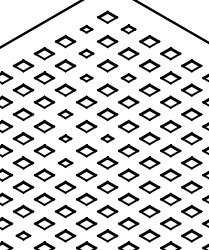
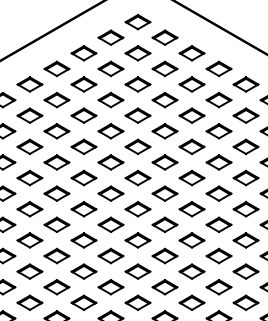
part: (86, 29) -> (110, 37), size x1.67
part: (128, 29) -> (164, 37), size x1.43
part: (86, 53) -> (110, 68), size x1.43
part: (86, 78) -> (110, 100), size x1.67
part: (128, 78) -> (164, 100), size x1.43
part: (65, 114) -> (83, 146), size x1.43
part: (65, 138) -> (83, 177), size x1.67
part: (107, 138) -> (137, 177), size x1.67
part: (65, 163) -> (83, 209), size x1.43
part: (23, 235) -> (29, 302), size x1.43

